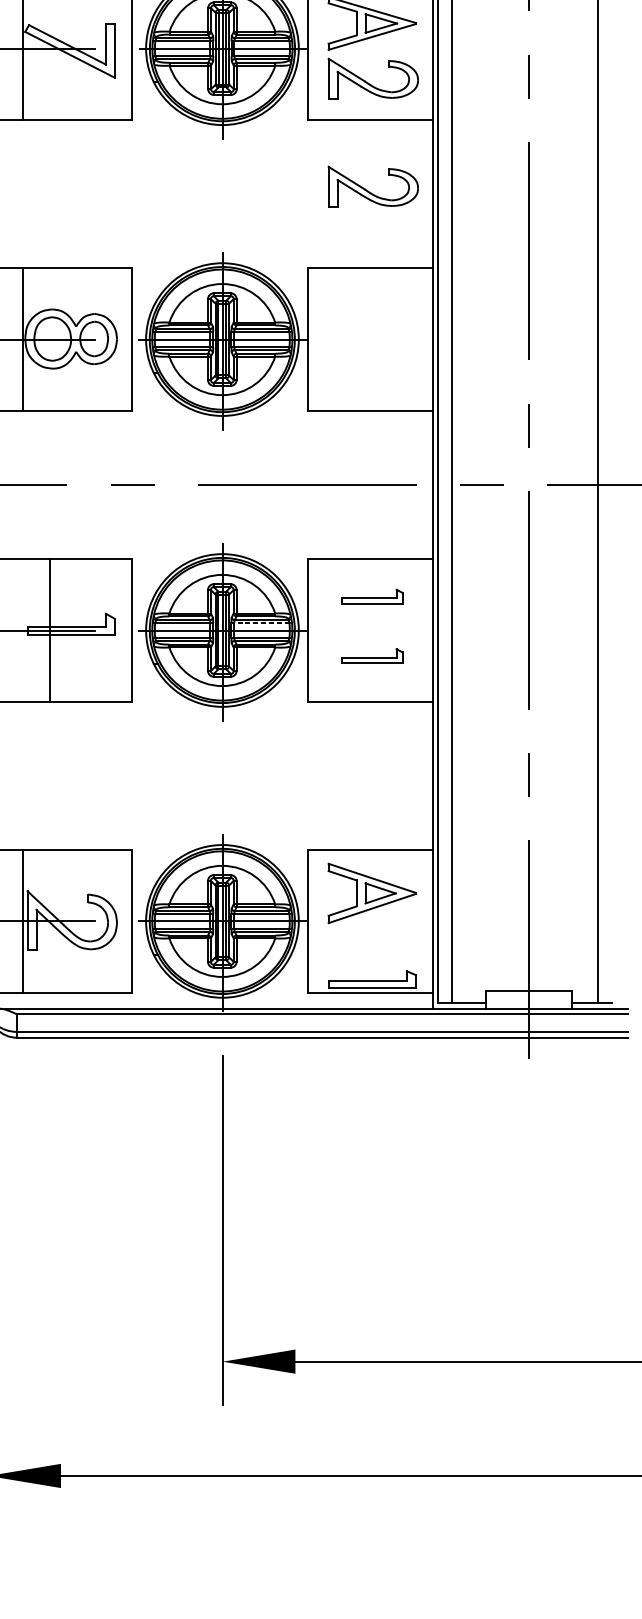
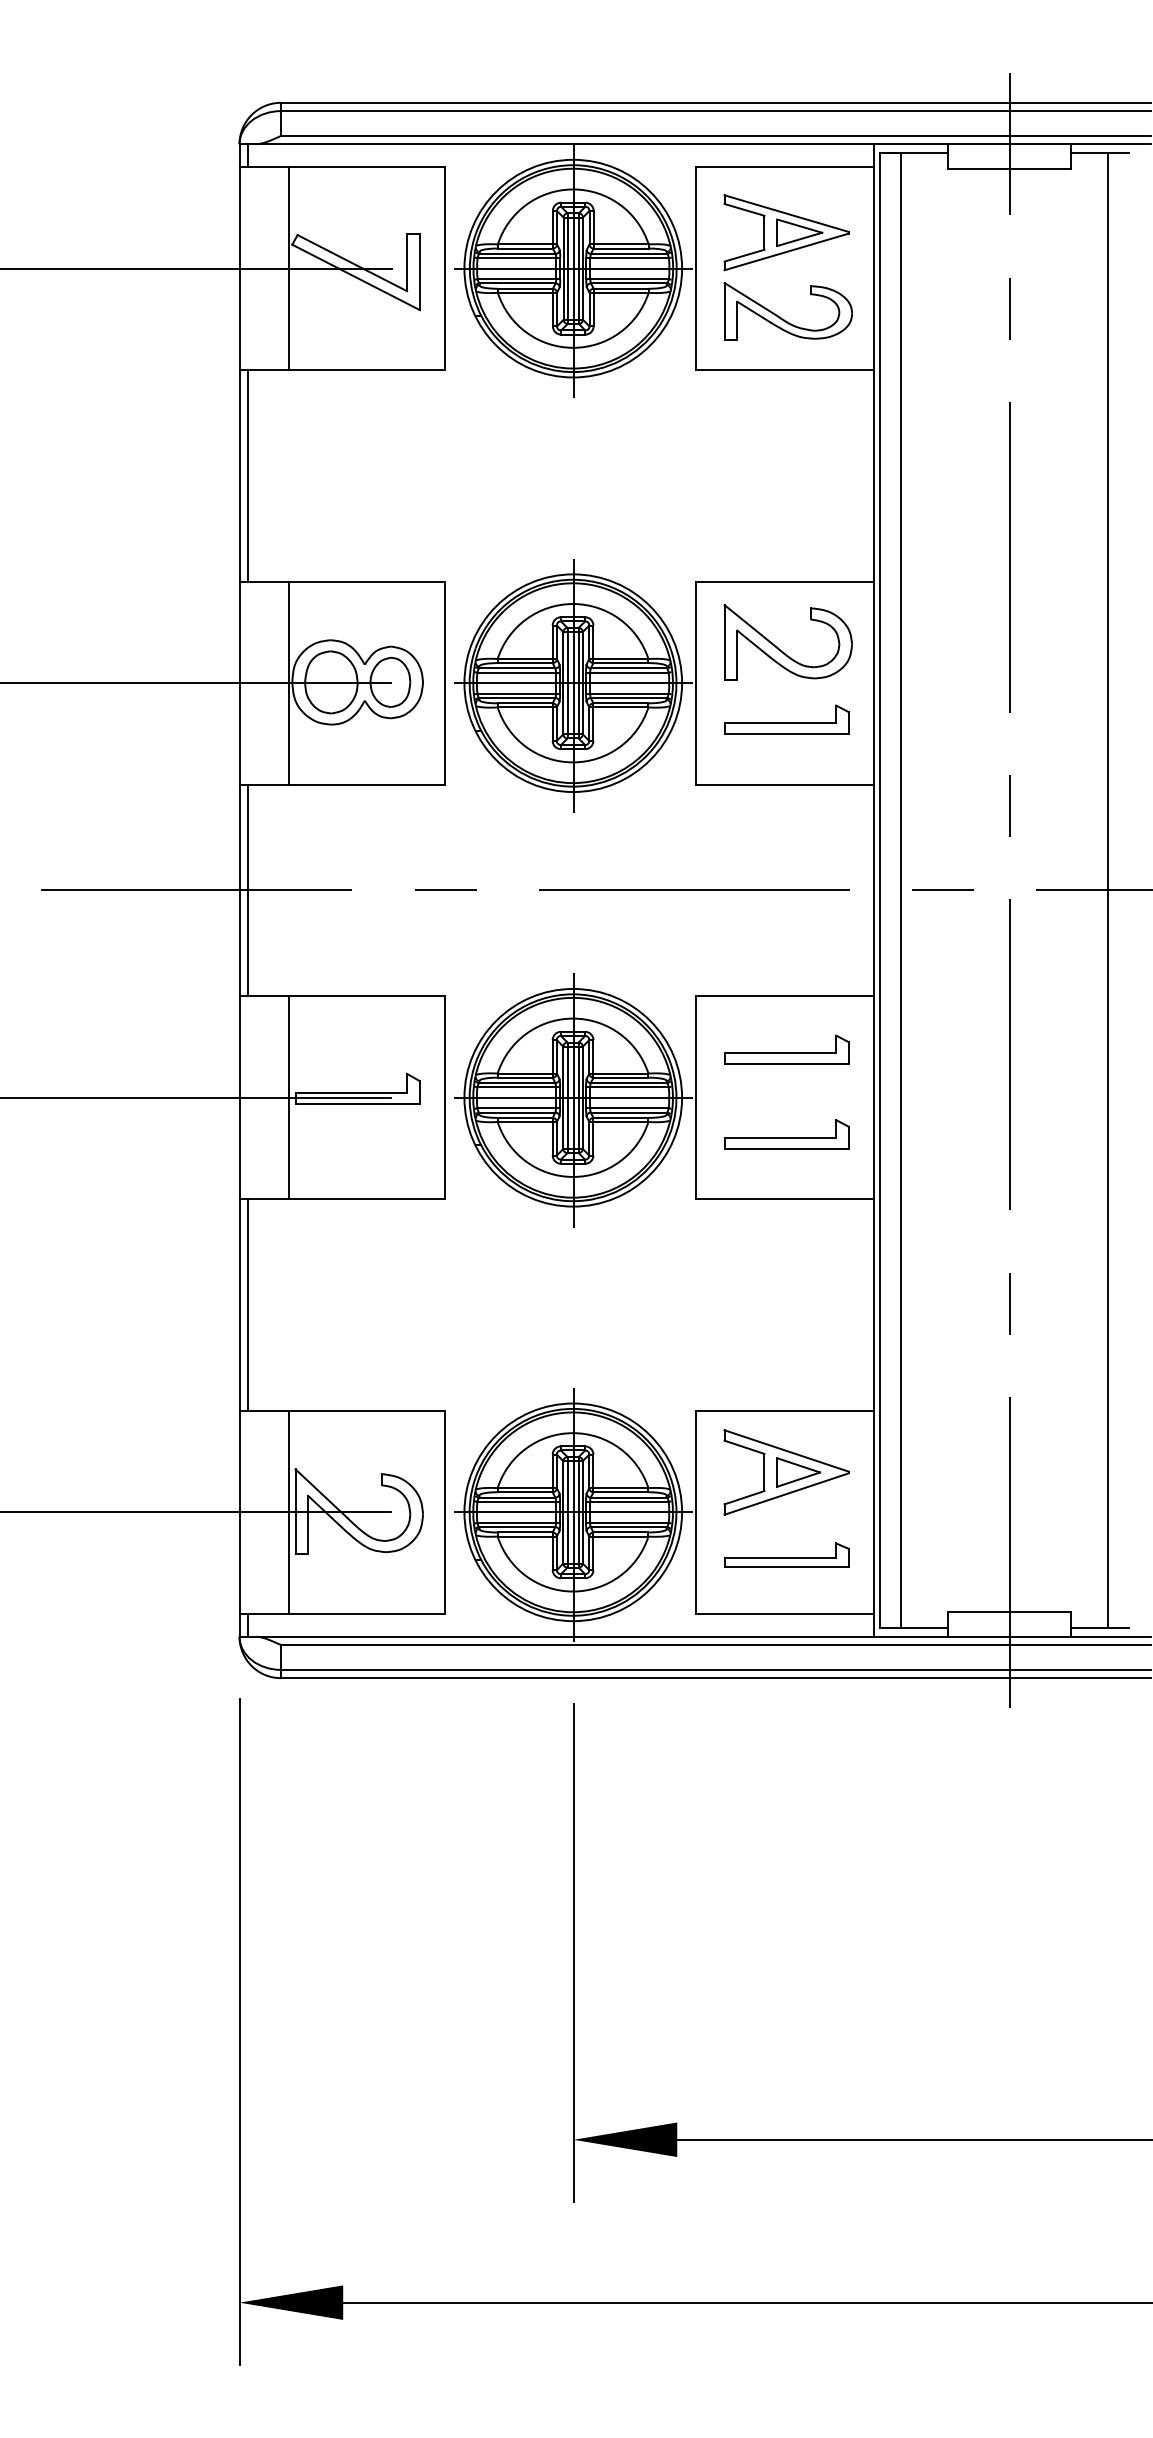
part: (368, 191) -> (781, 471), removed
part: (369, 317) -> (783, 651), added
part: (372, 365) -> (786, 719), added
part: (372, 596) -> (786, 1049), size x1.43
line: (261, 623) -> (628, 1087), dashed -> solid
line: (50, 630) -> (289, 1097), moved
part: (372, 656) -> (786, 1134), size x1.43
part: (372, 979) -> (786, 1554), moved

